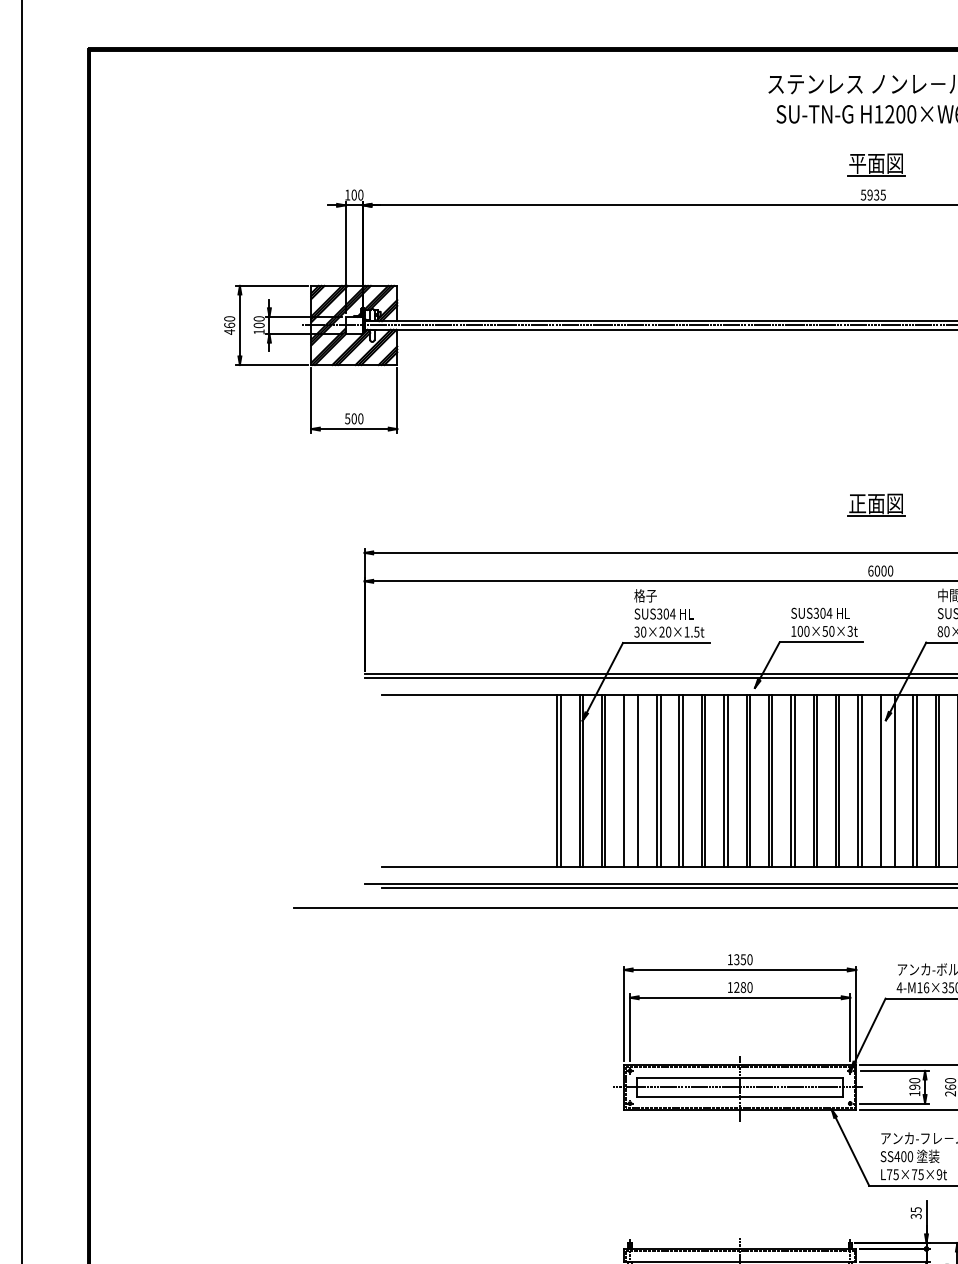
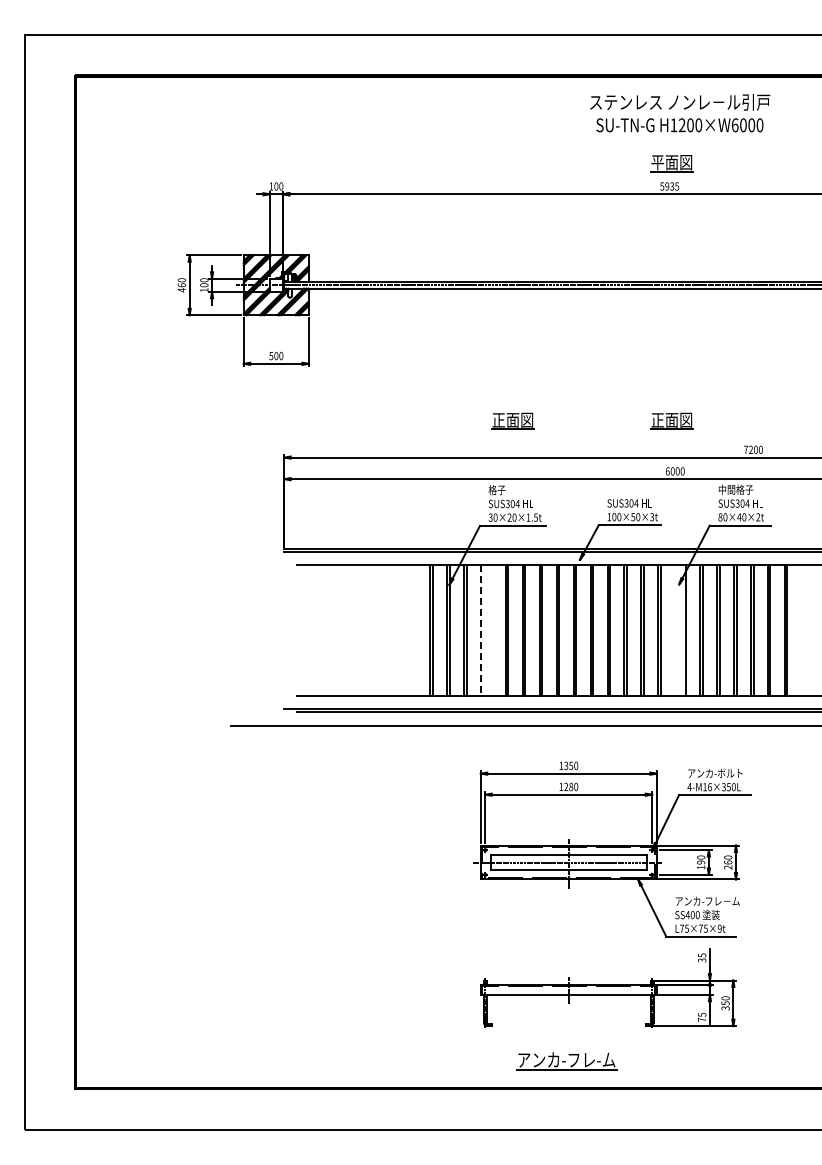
part: (665, 503) -> (512, 420), added
line: (638, 781) -> (491, 630), removed
line: (881, 781) -> (675, 630), removed
line: (624, 782) -> (481, 631), solid -> dashed

